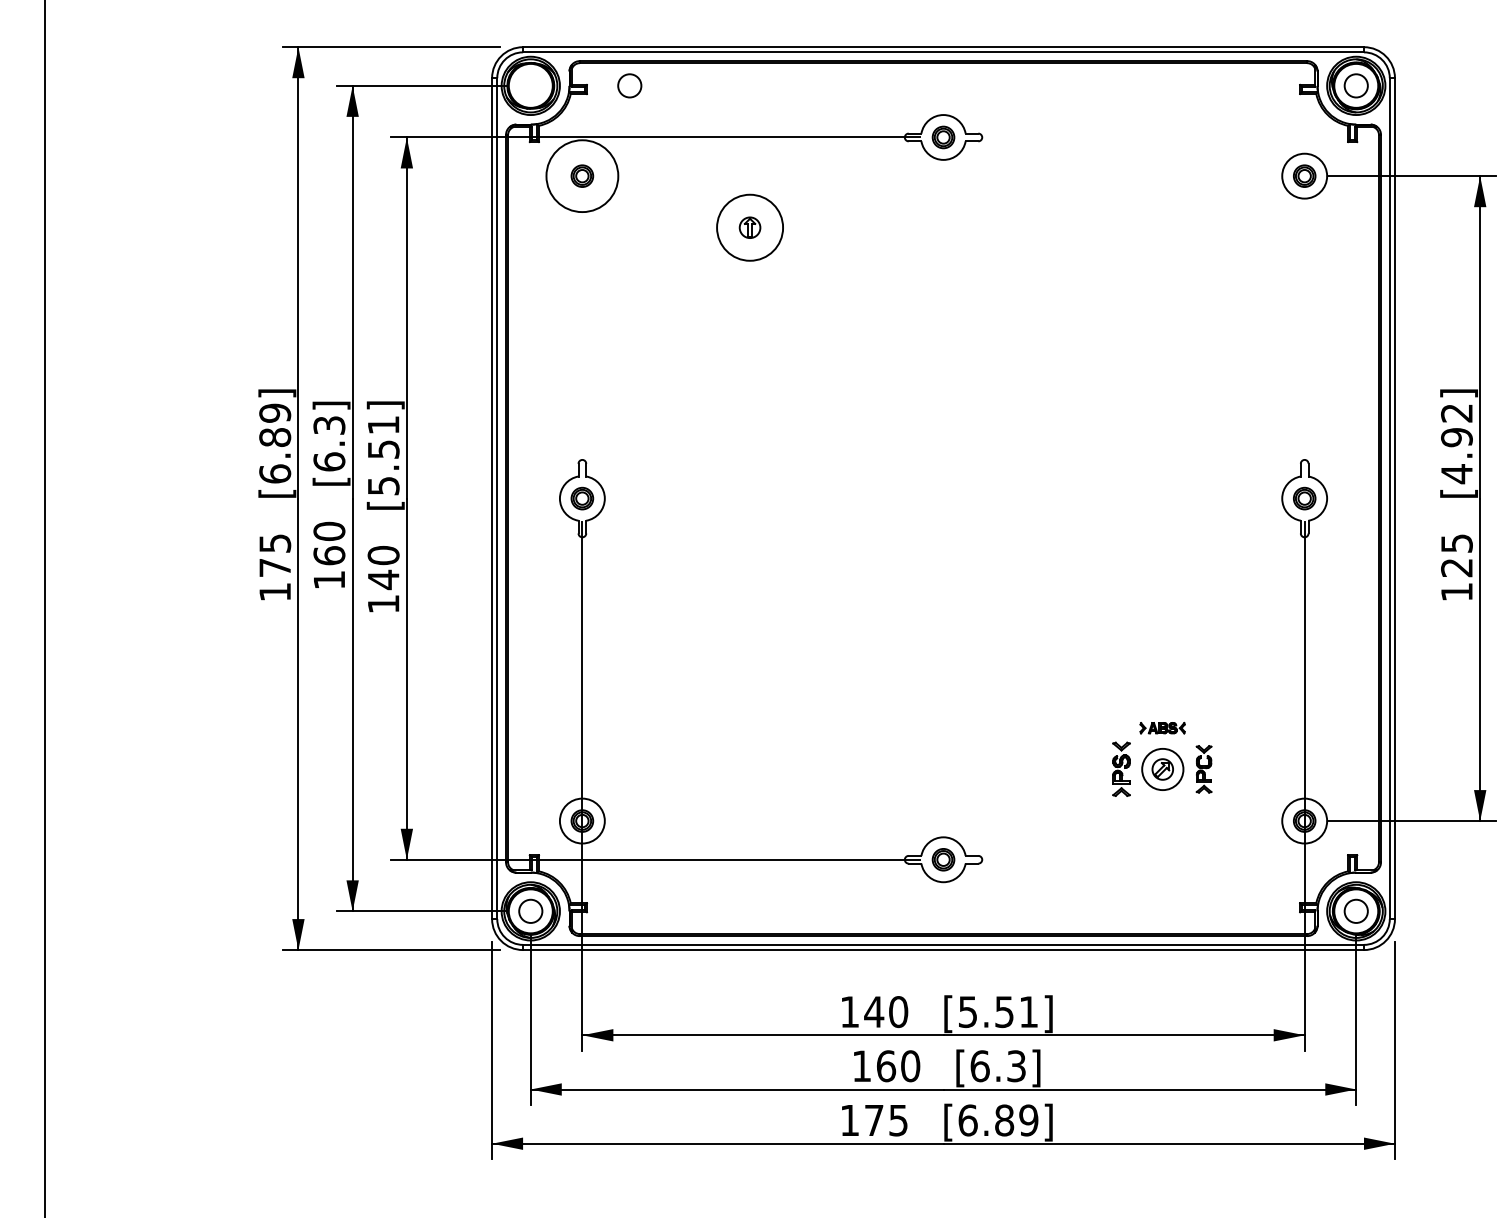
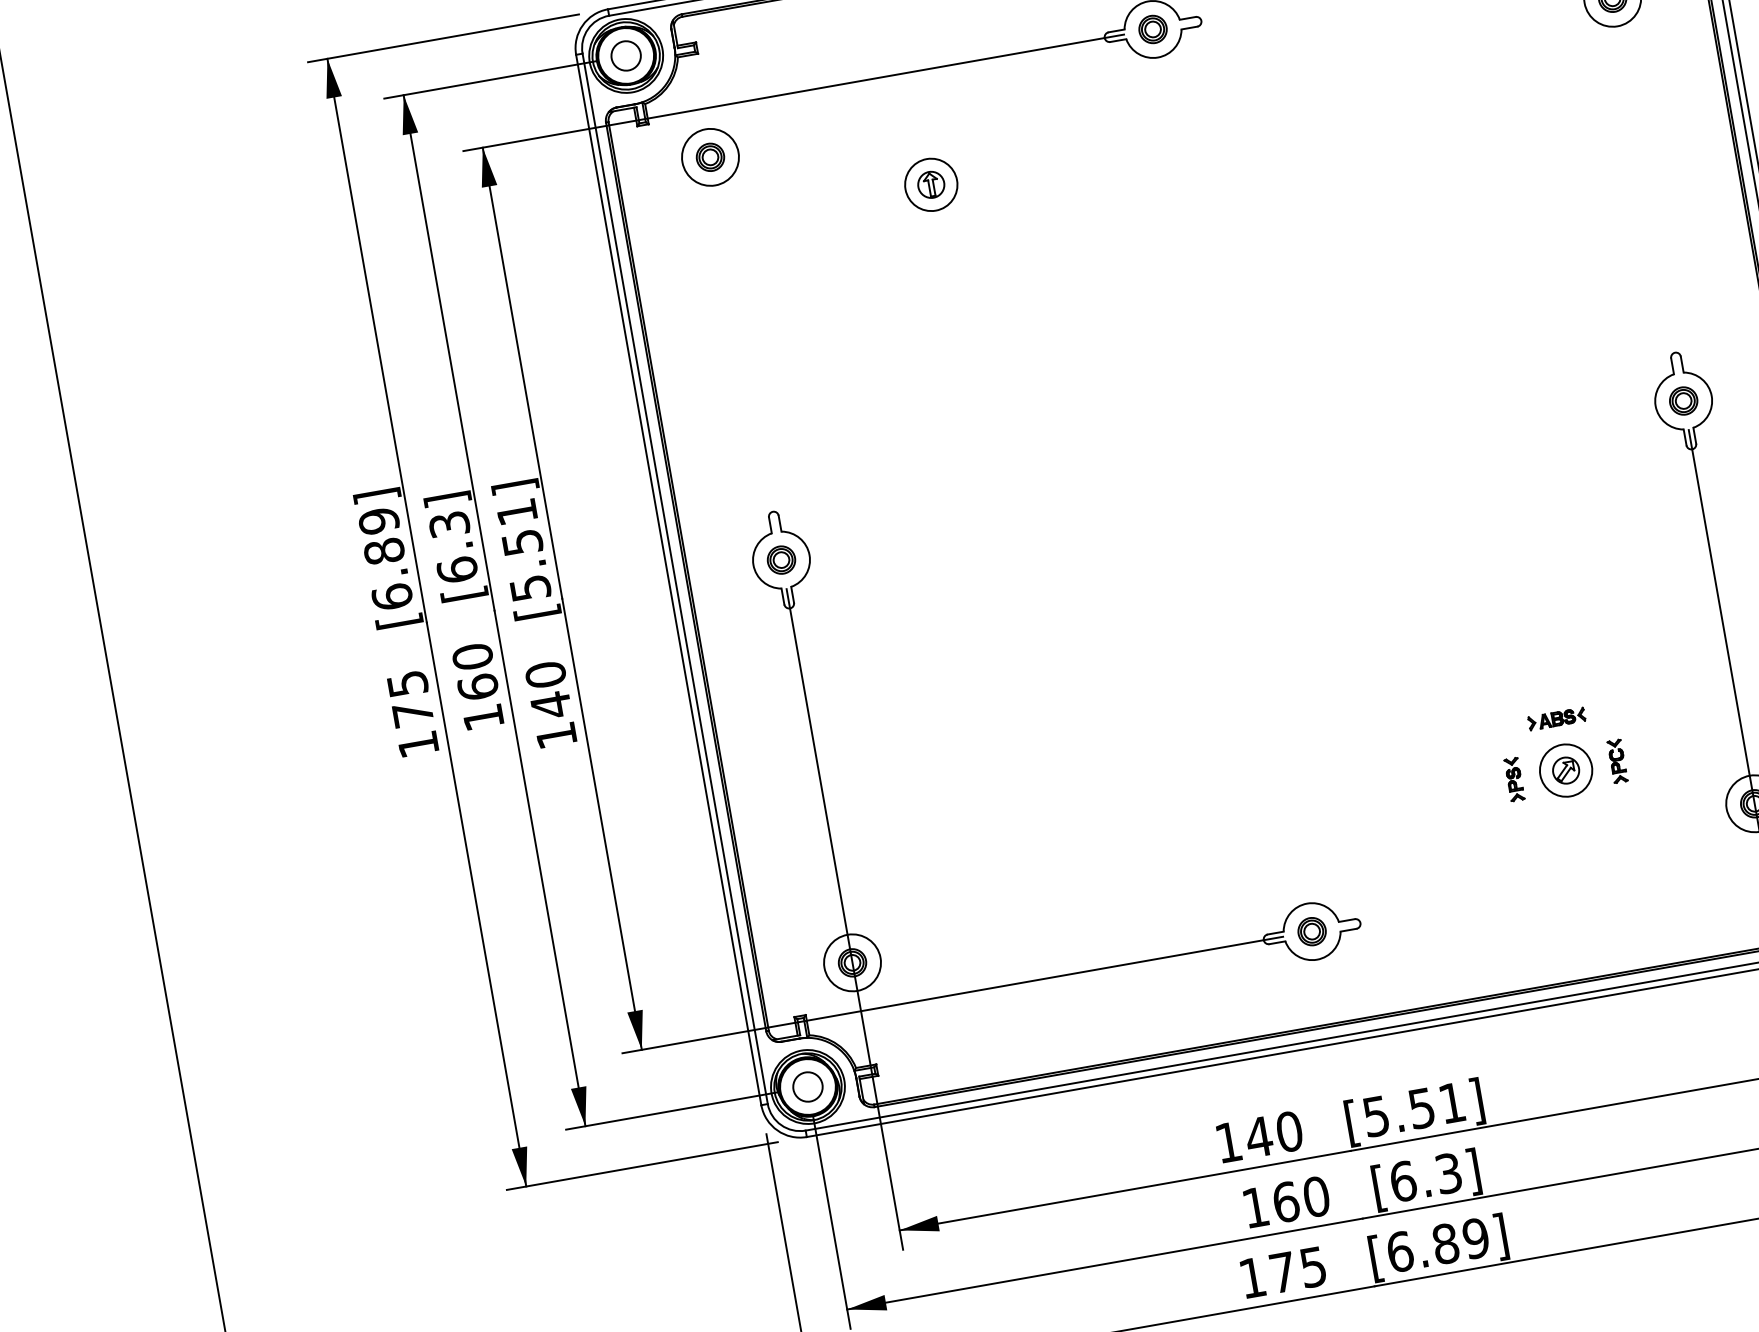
circle: (629, 85) -> (625, 55), moved
circle: (581, 175) -> (709, 156), size x0.62
circle: (749, 227) -> (930, 184), size x0.62
part: (1121, 769) -> (1514, 779), size x0.62
part: (1203, 769) -> (1616, 761), size x0.71

